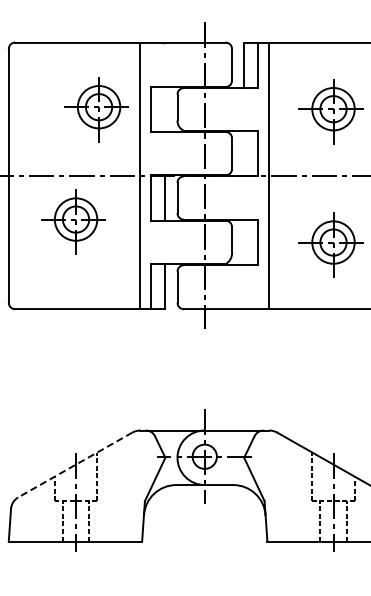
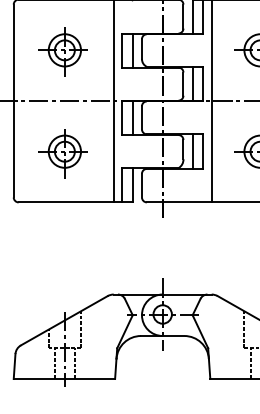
part: (96, 109) -> (62, 52), moved
line: (165, 109) -> (132, 50), added
line: (244, 153) -> (192, 84), added
part: (73, 221) -> (62, 153), moved
line: (244, 242) -> (192, 151), added
line: (75, 465) -> (64, 321), dashed -> solid

